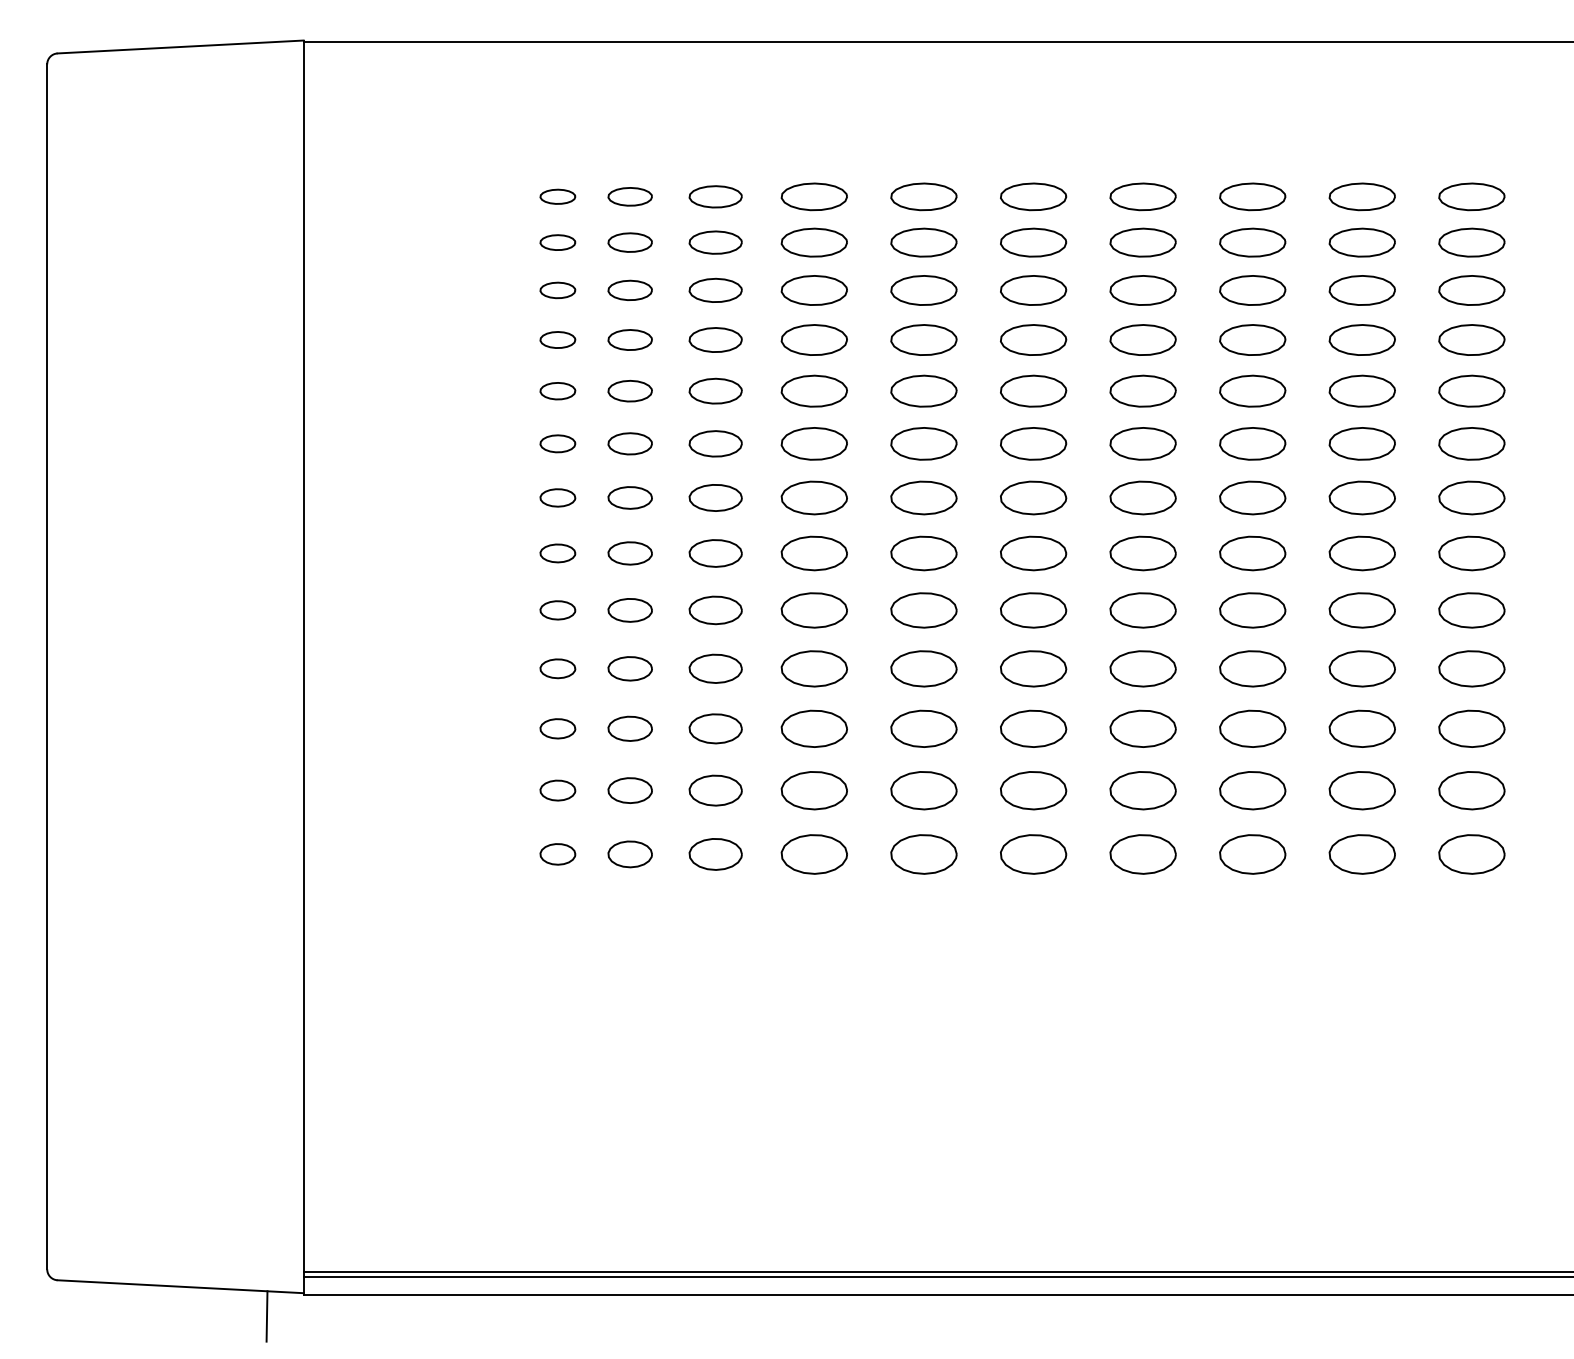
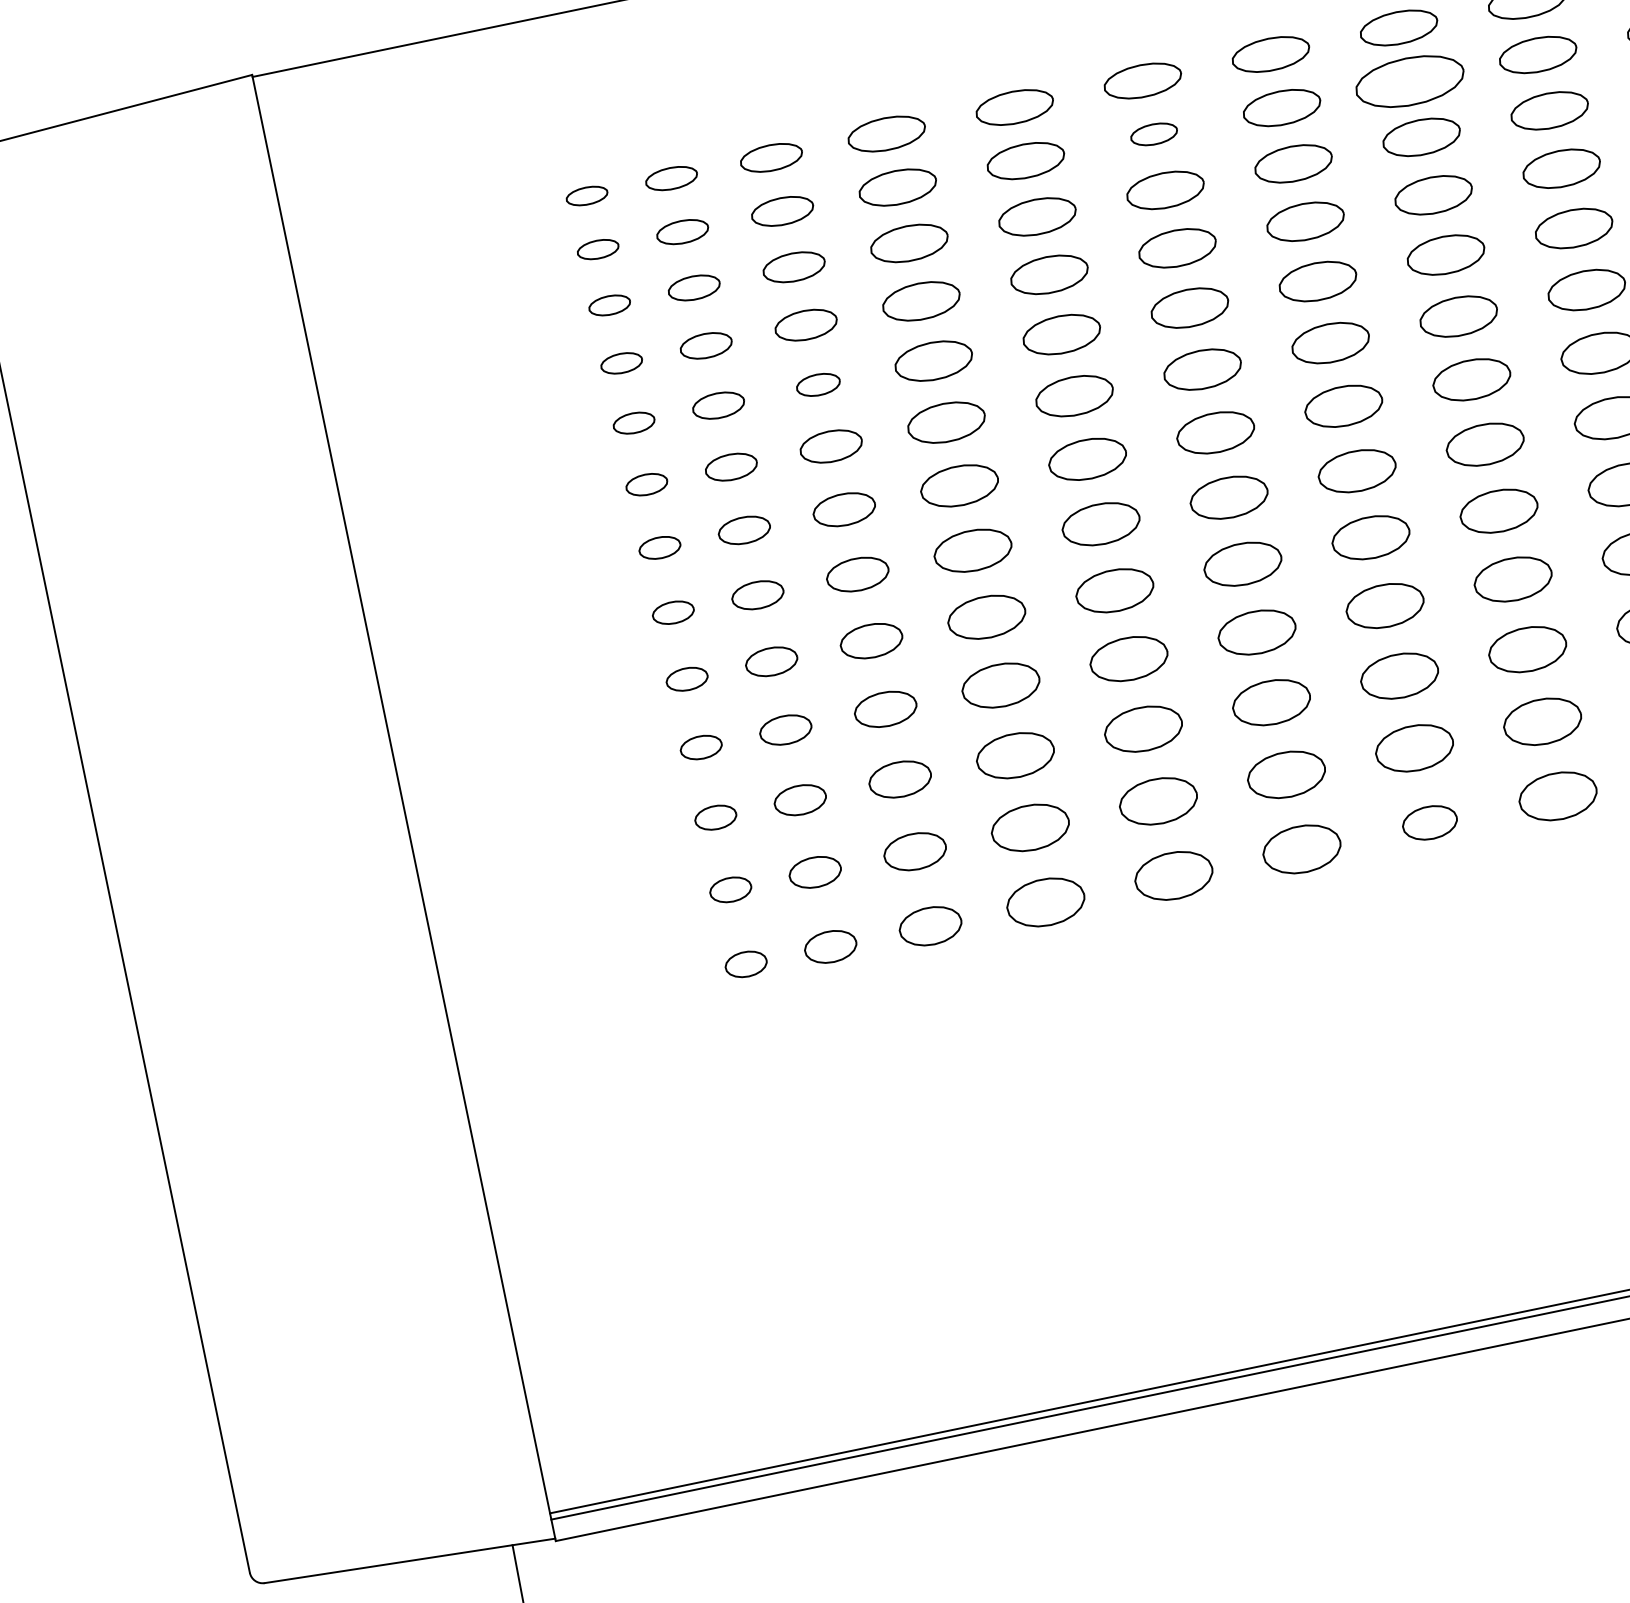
part: (1033, 242) -> (1153, 134), size x0.6
part: (1252, 242) -> (1409, 81), size x1.4
part: (715, 390) -> (818, 384), size x0.7
part: (1142, 854) -> (1429, 823), size x0.7

